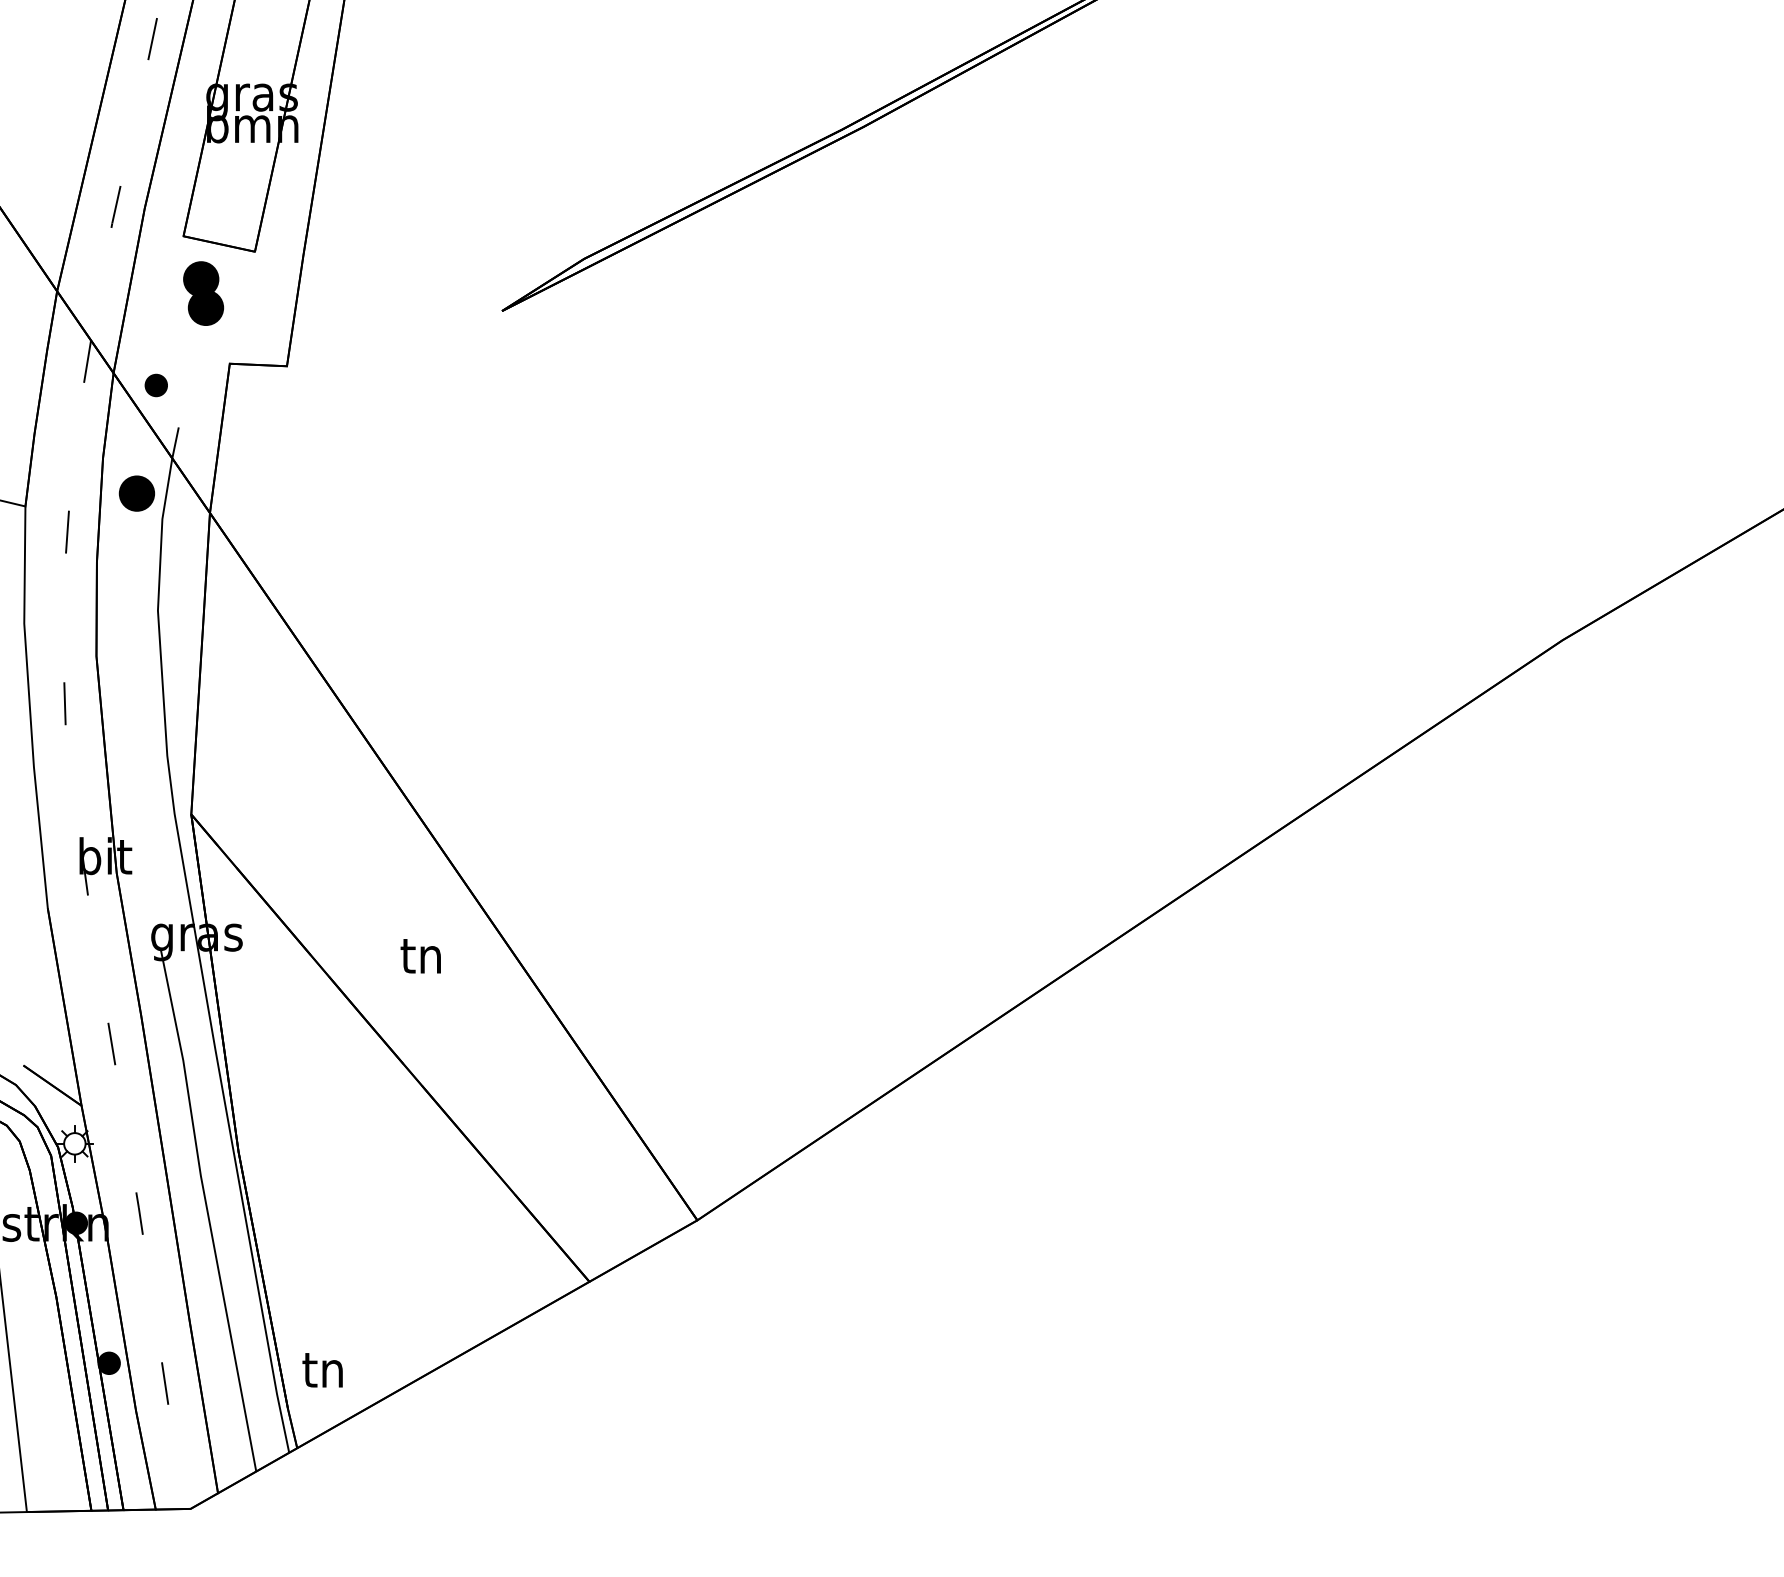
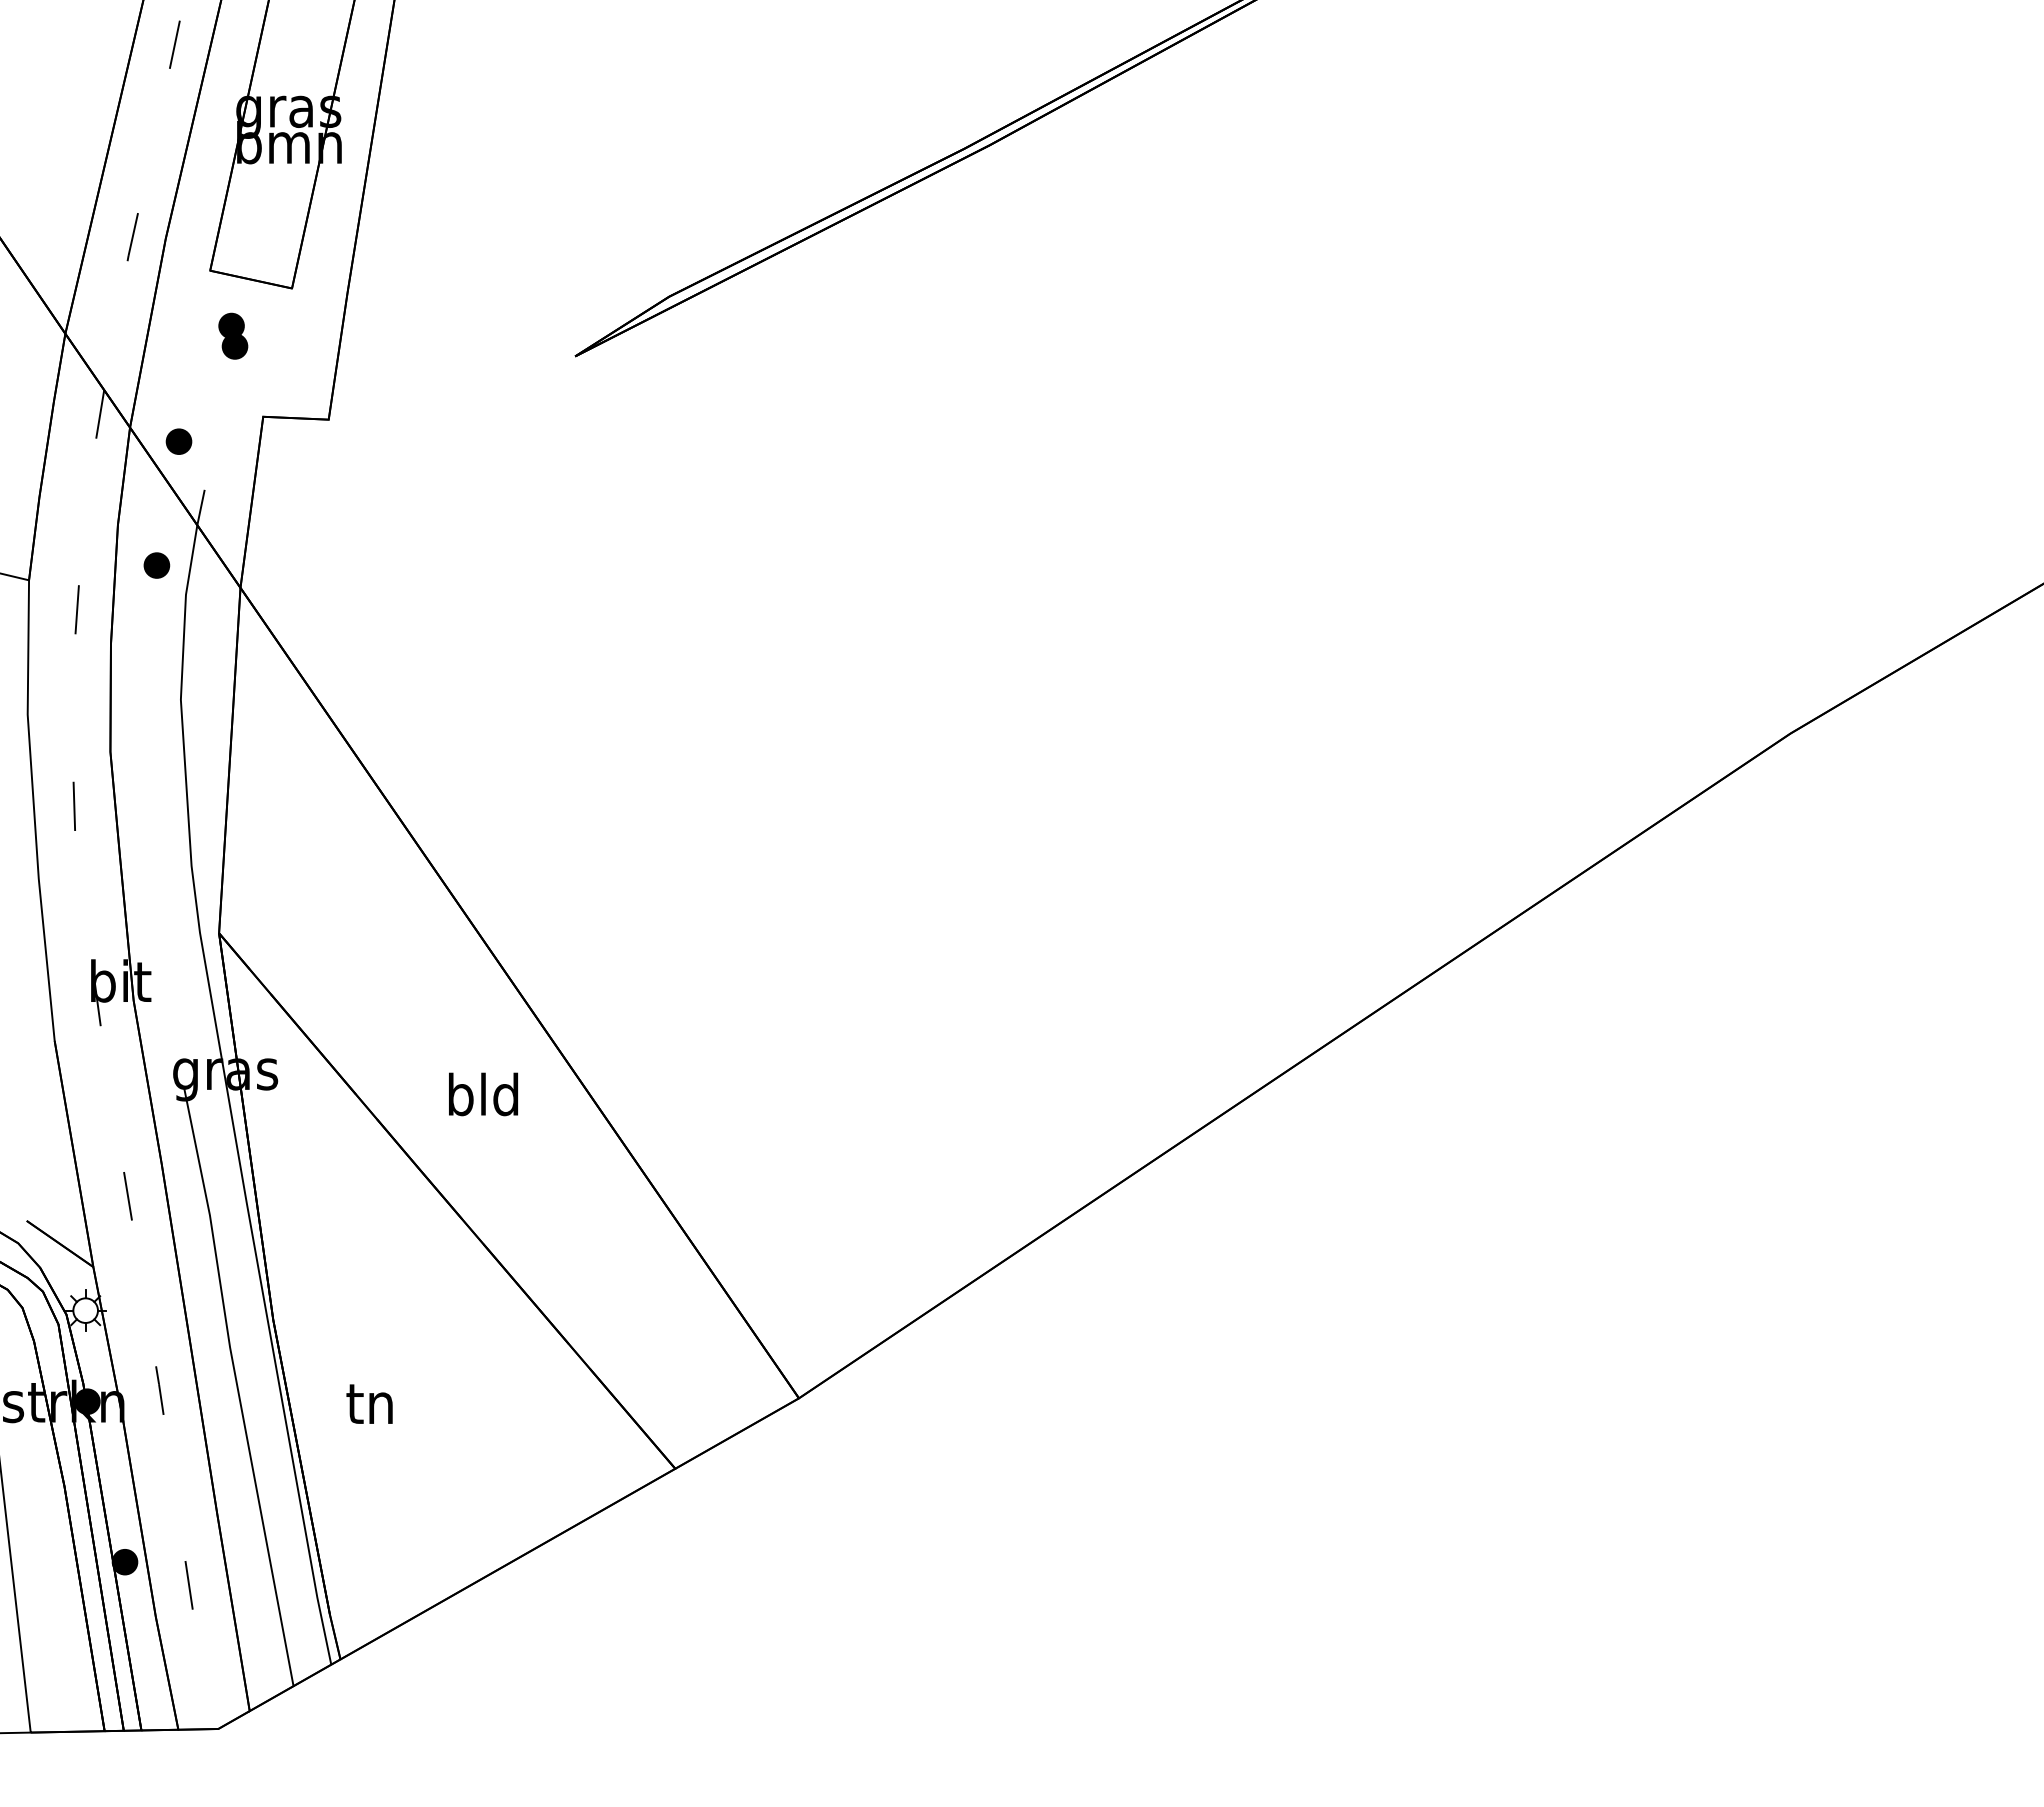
part: (203, 292) -> (233, 335), size x0.62
part: (136, 493) -> (156, 565), size x0.62
text: (422, 955) -> (483, 1094), tn -> bld
text: (322, 1369) -> (369, 1403), moved

